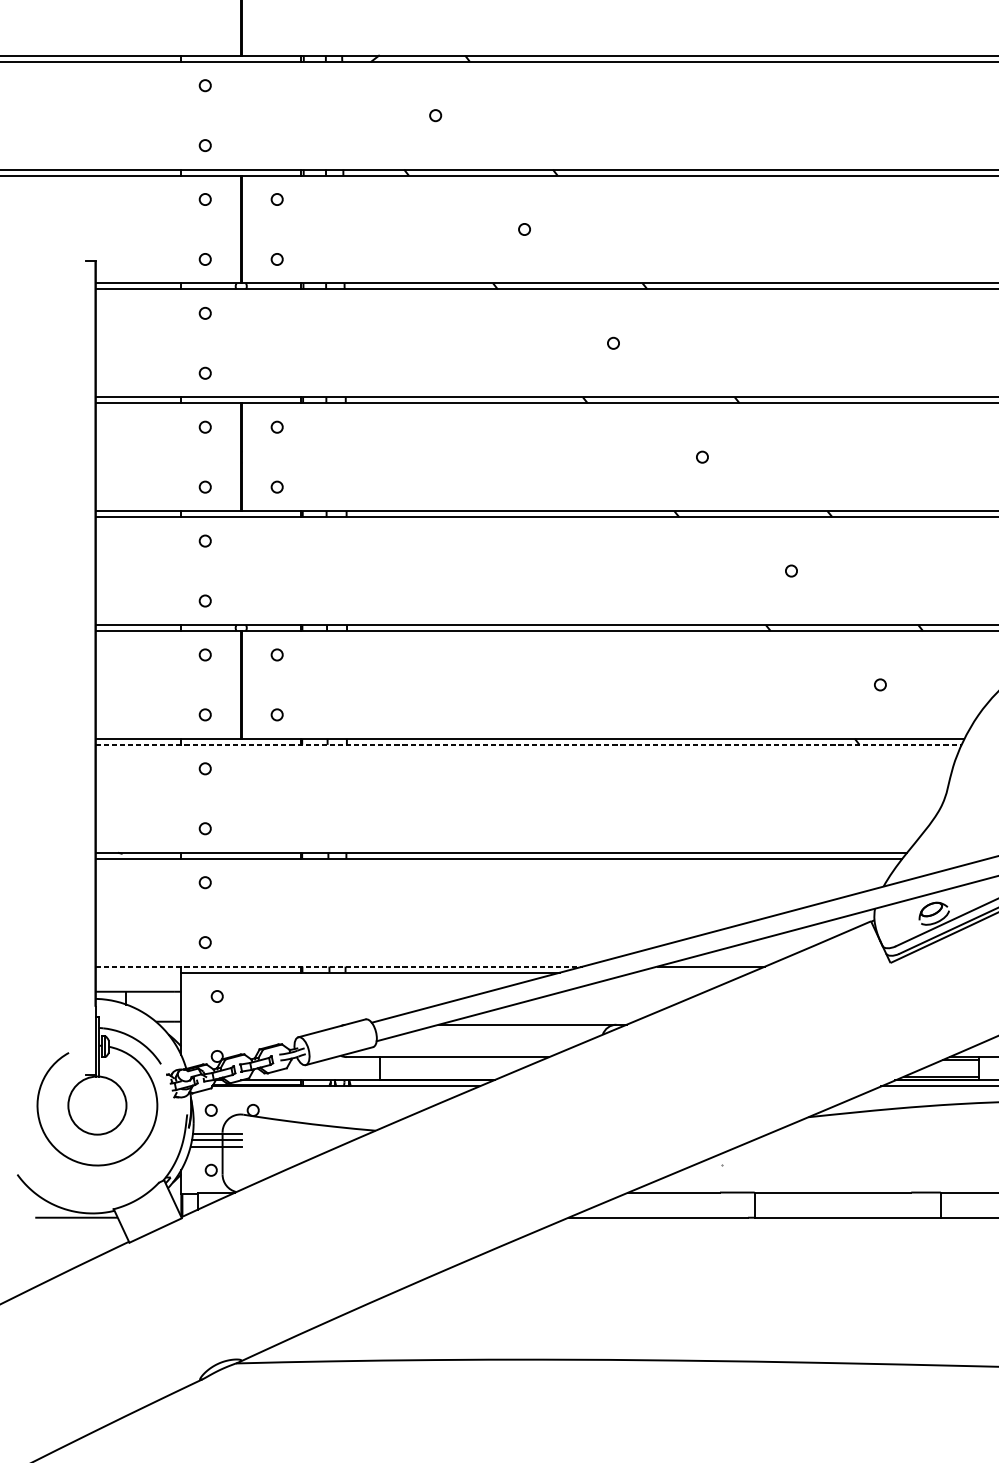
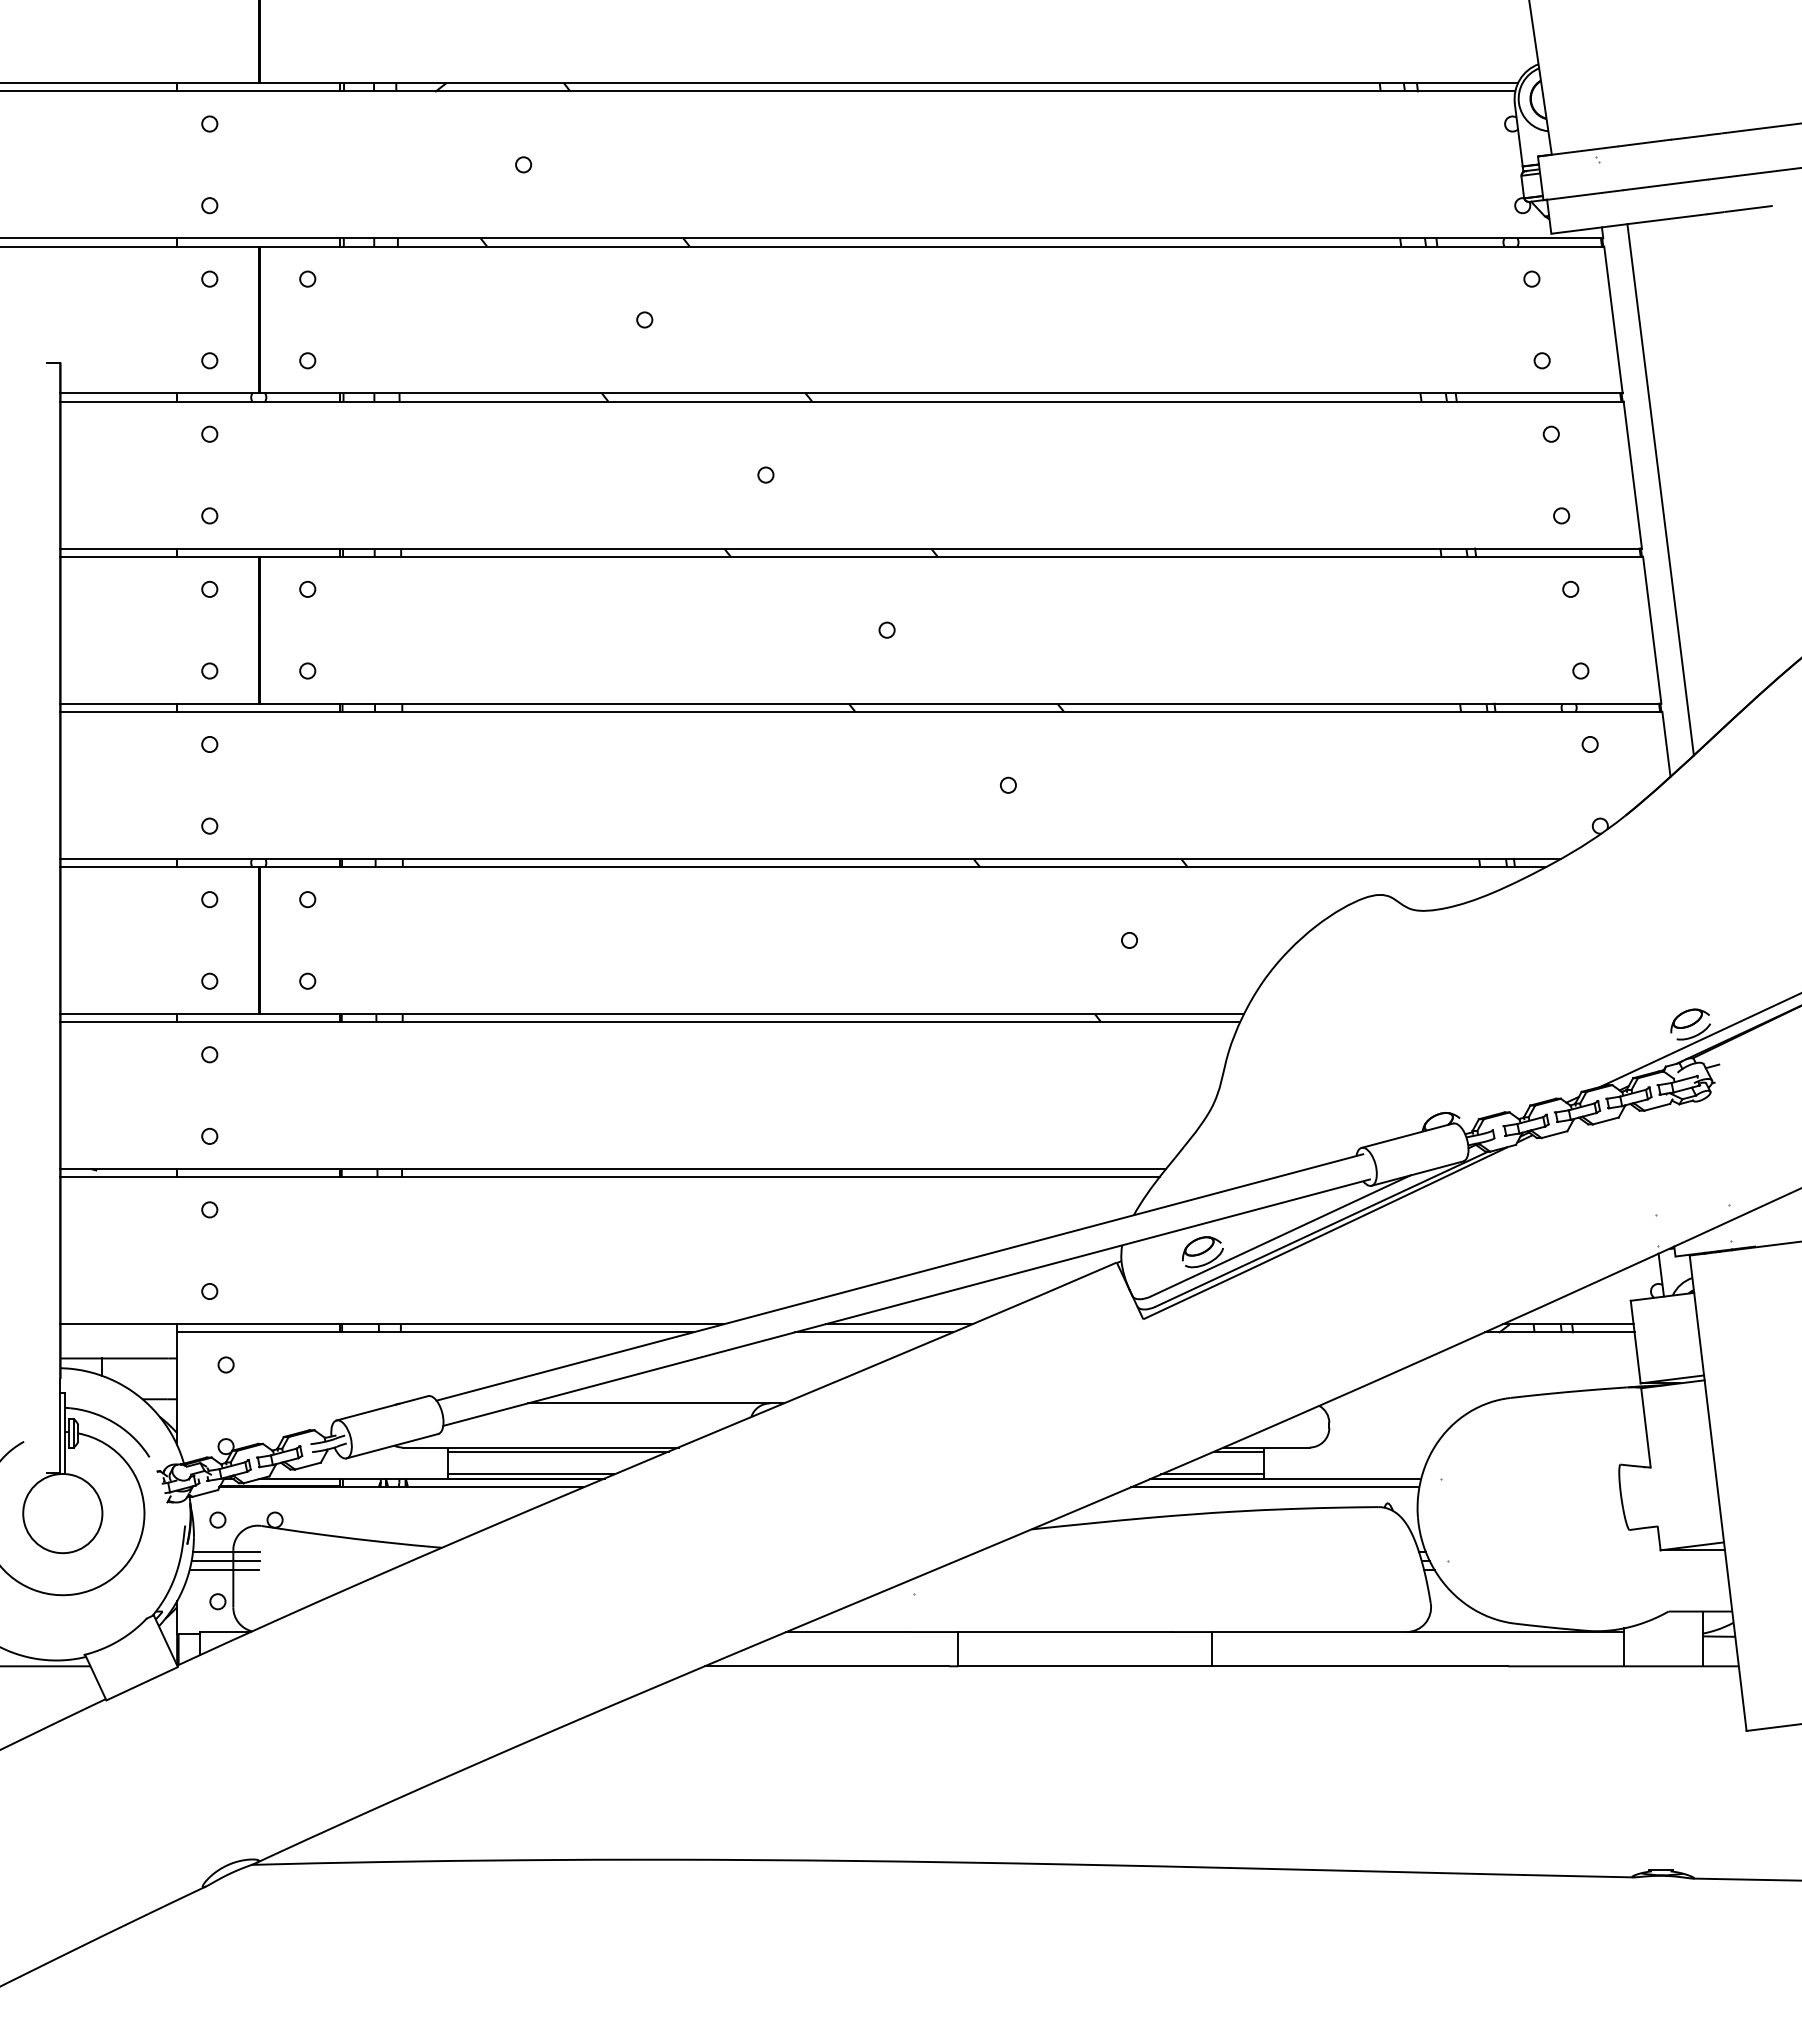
line: (528, 745) -> (650, 1022), dashed -> solid
line: (339, 966) -> (392, 1324), dashed -> solid
line: (693, 972) -> (874, 1332), added
line: (460, 1060) -> (557, 1451), added
line: (440, 1076) -> (530, 1474), added

